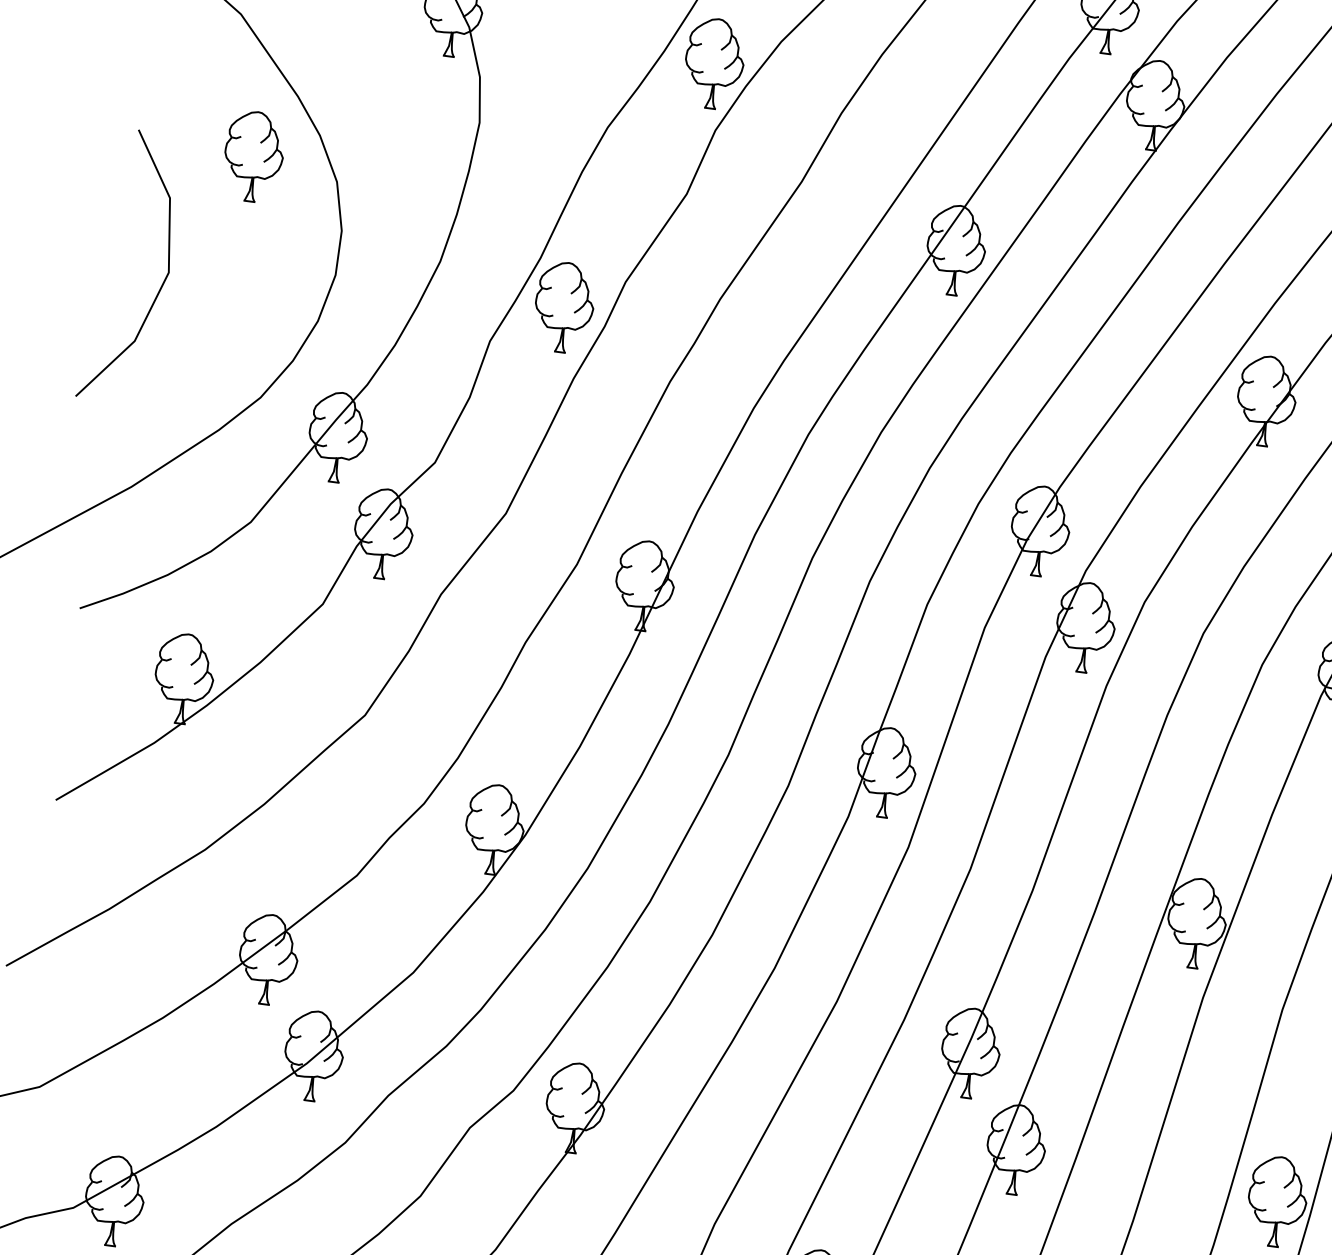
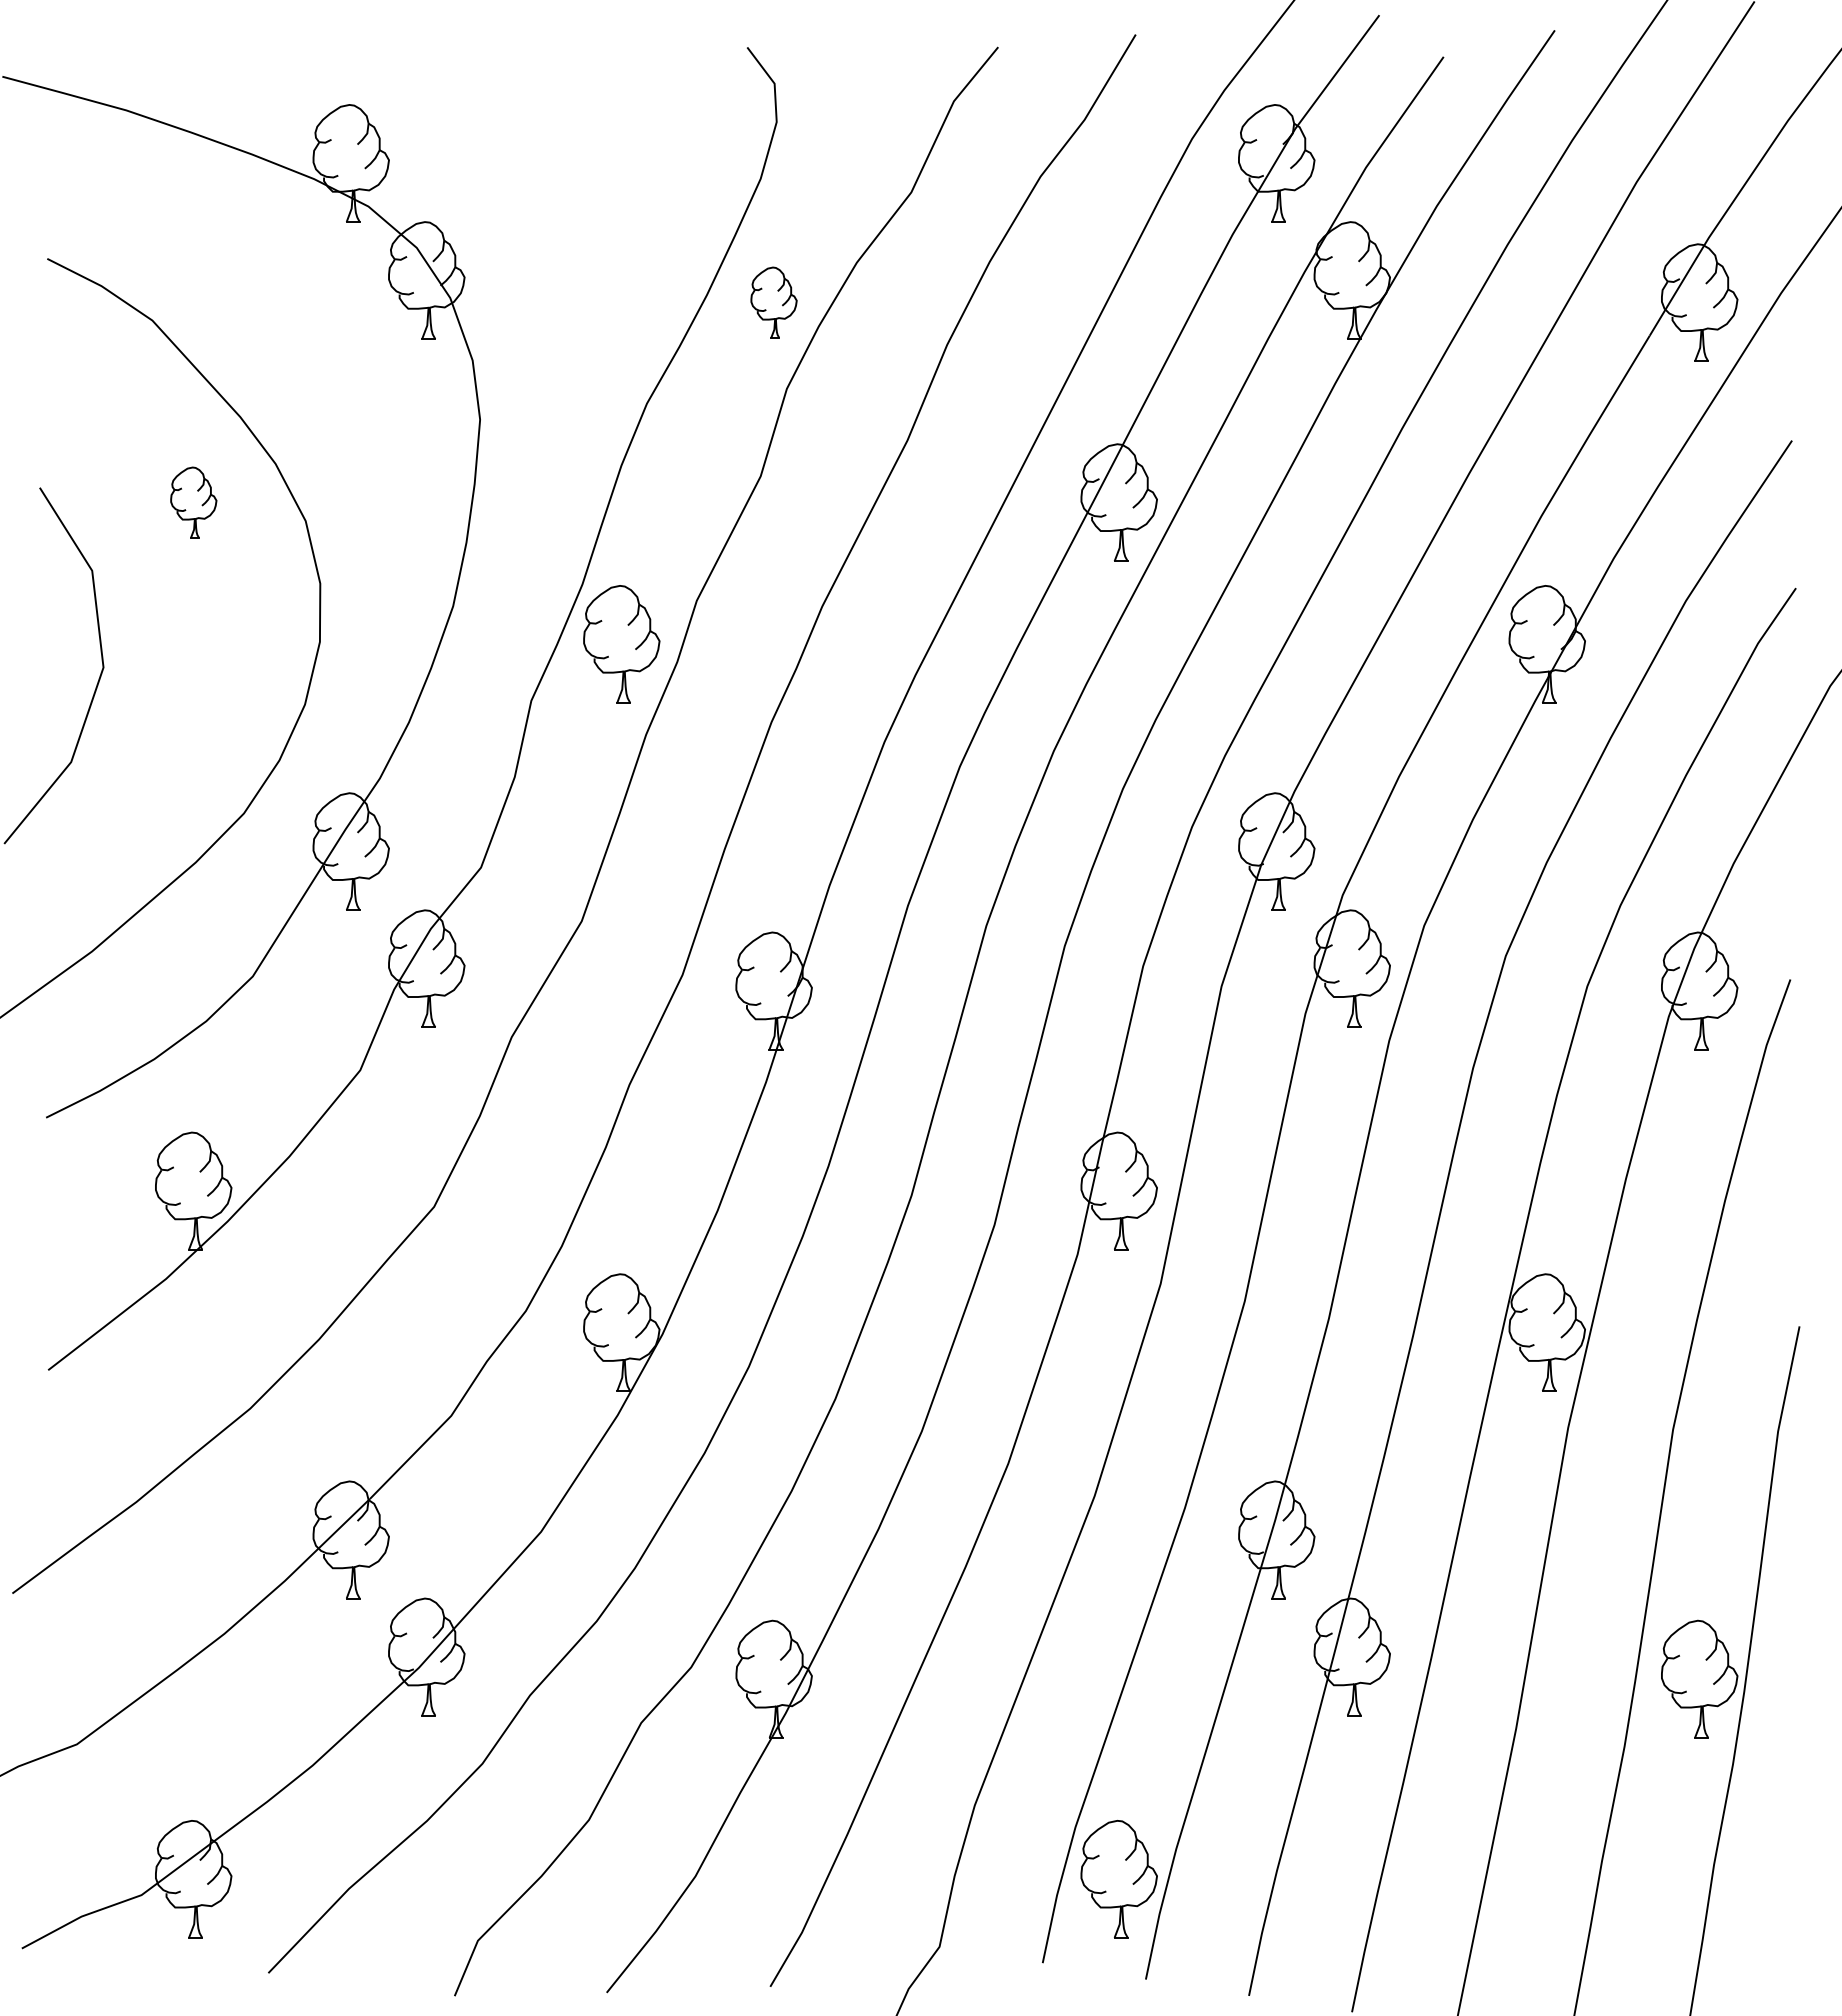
part: (714, 63) -> (773, 302), size x0.6
part: (253, 156) -> (193, 502), size x0.6

